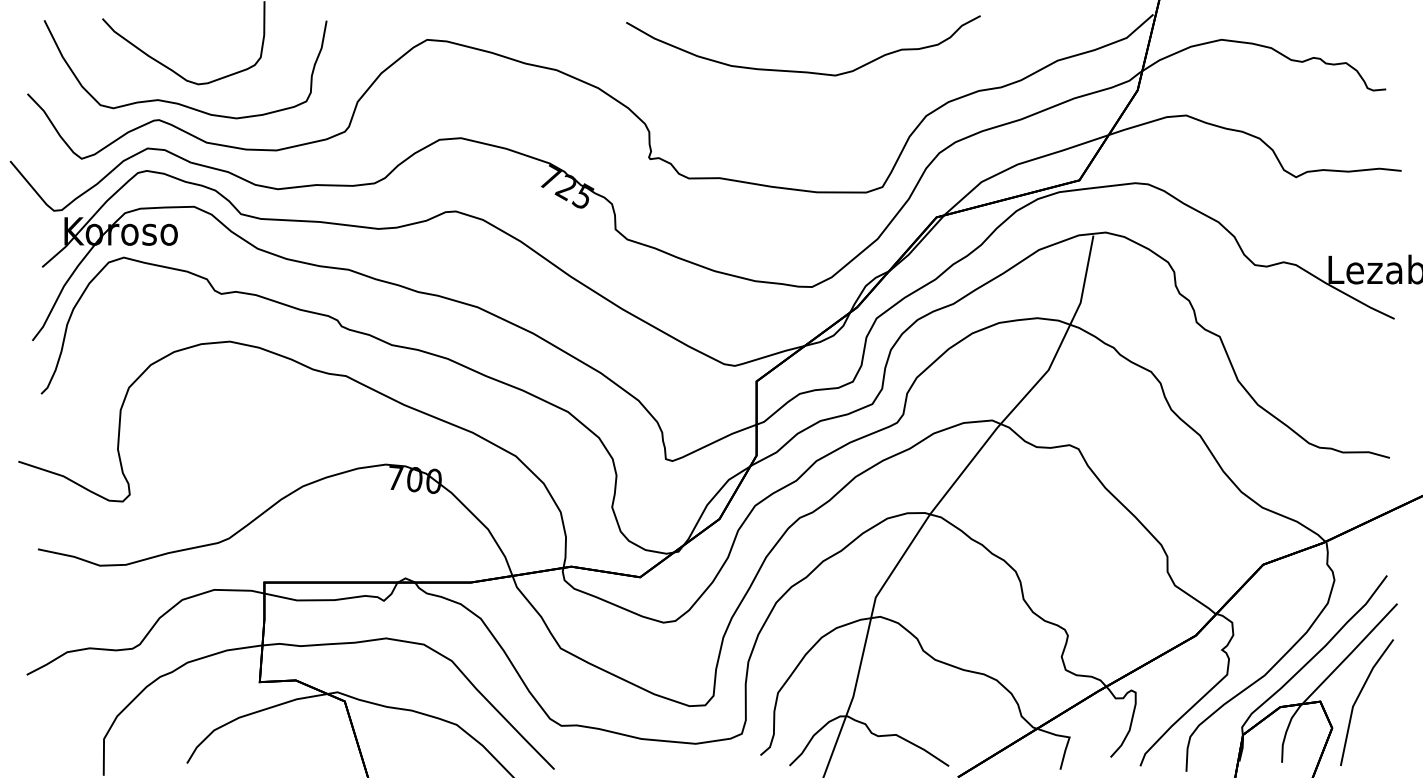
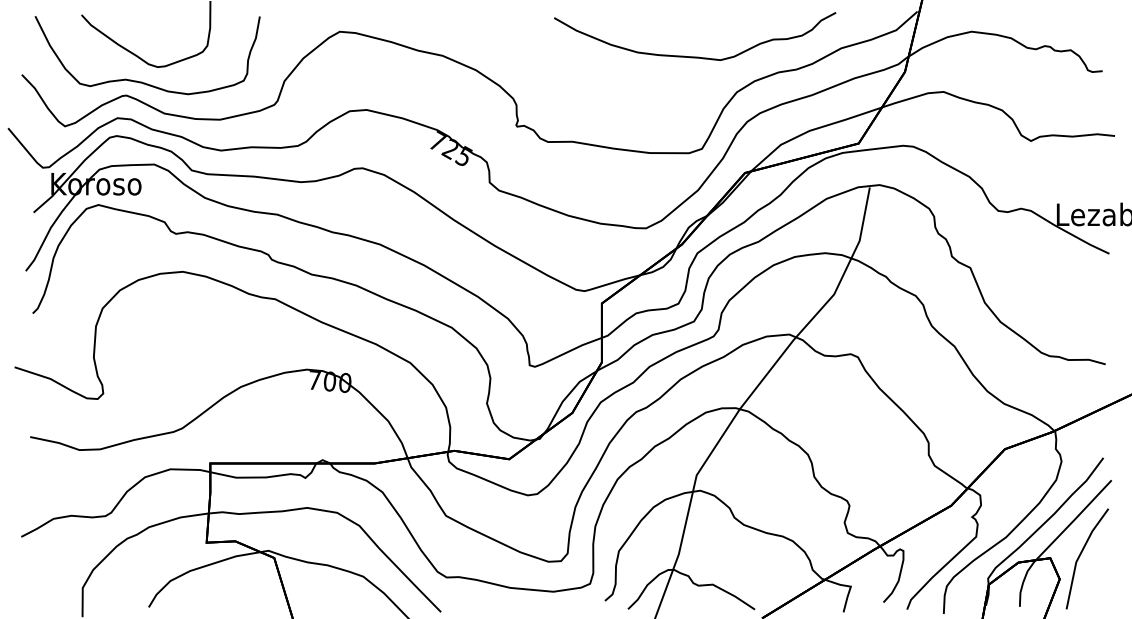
curve: (803, 70) -> (695, 56), moved

